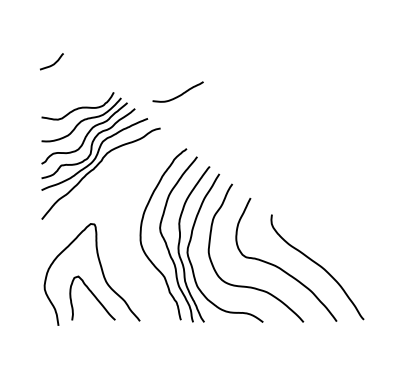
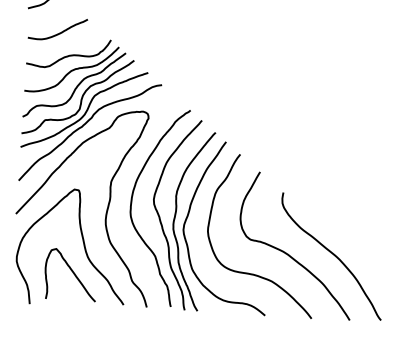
curve: (179, 94) -> (59, 32), moved
curve: (119, 238) -> (106, 208), added

